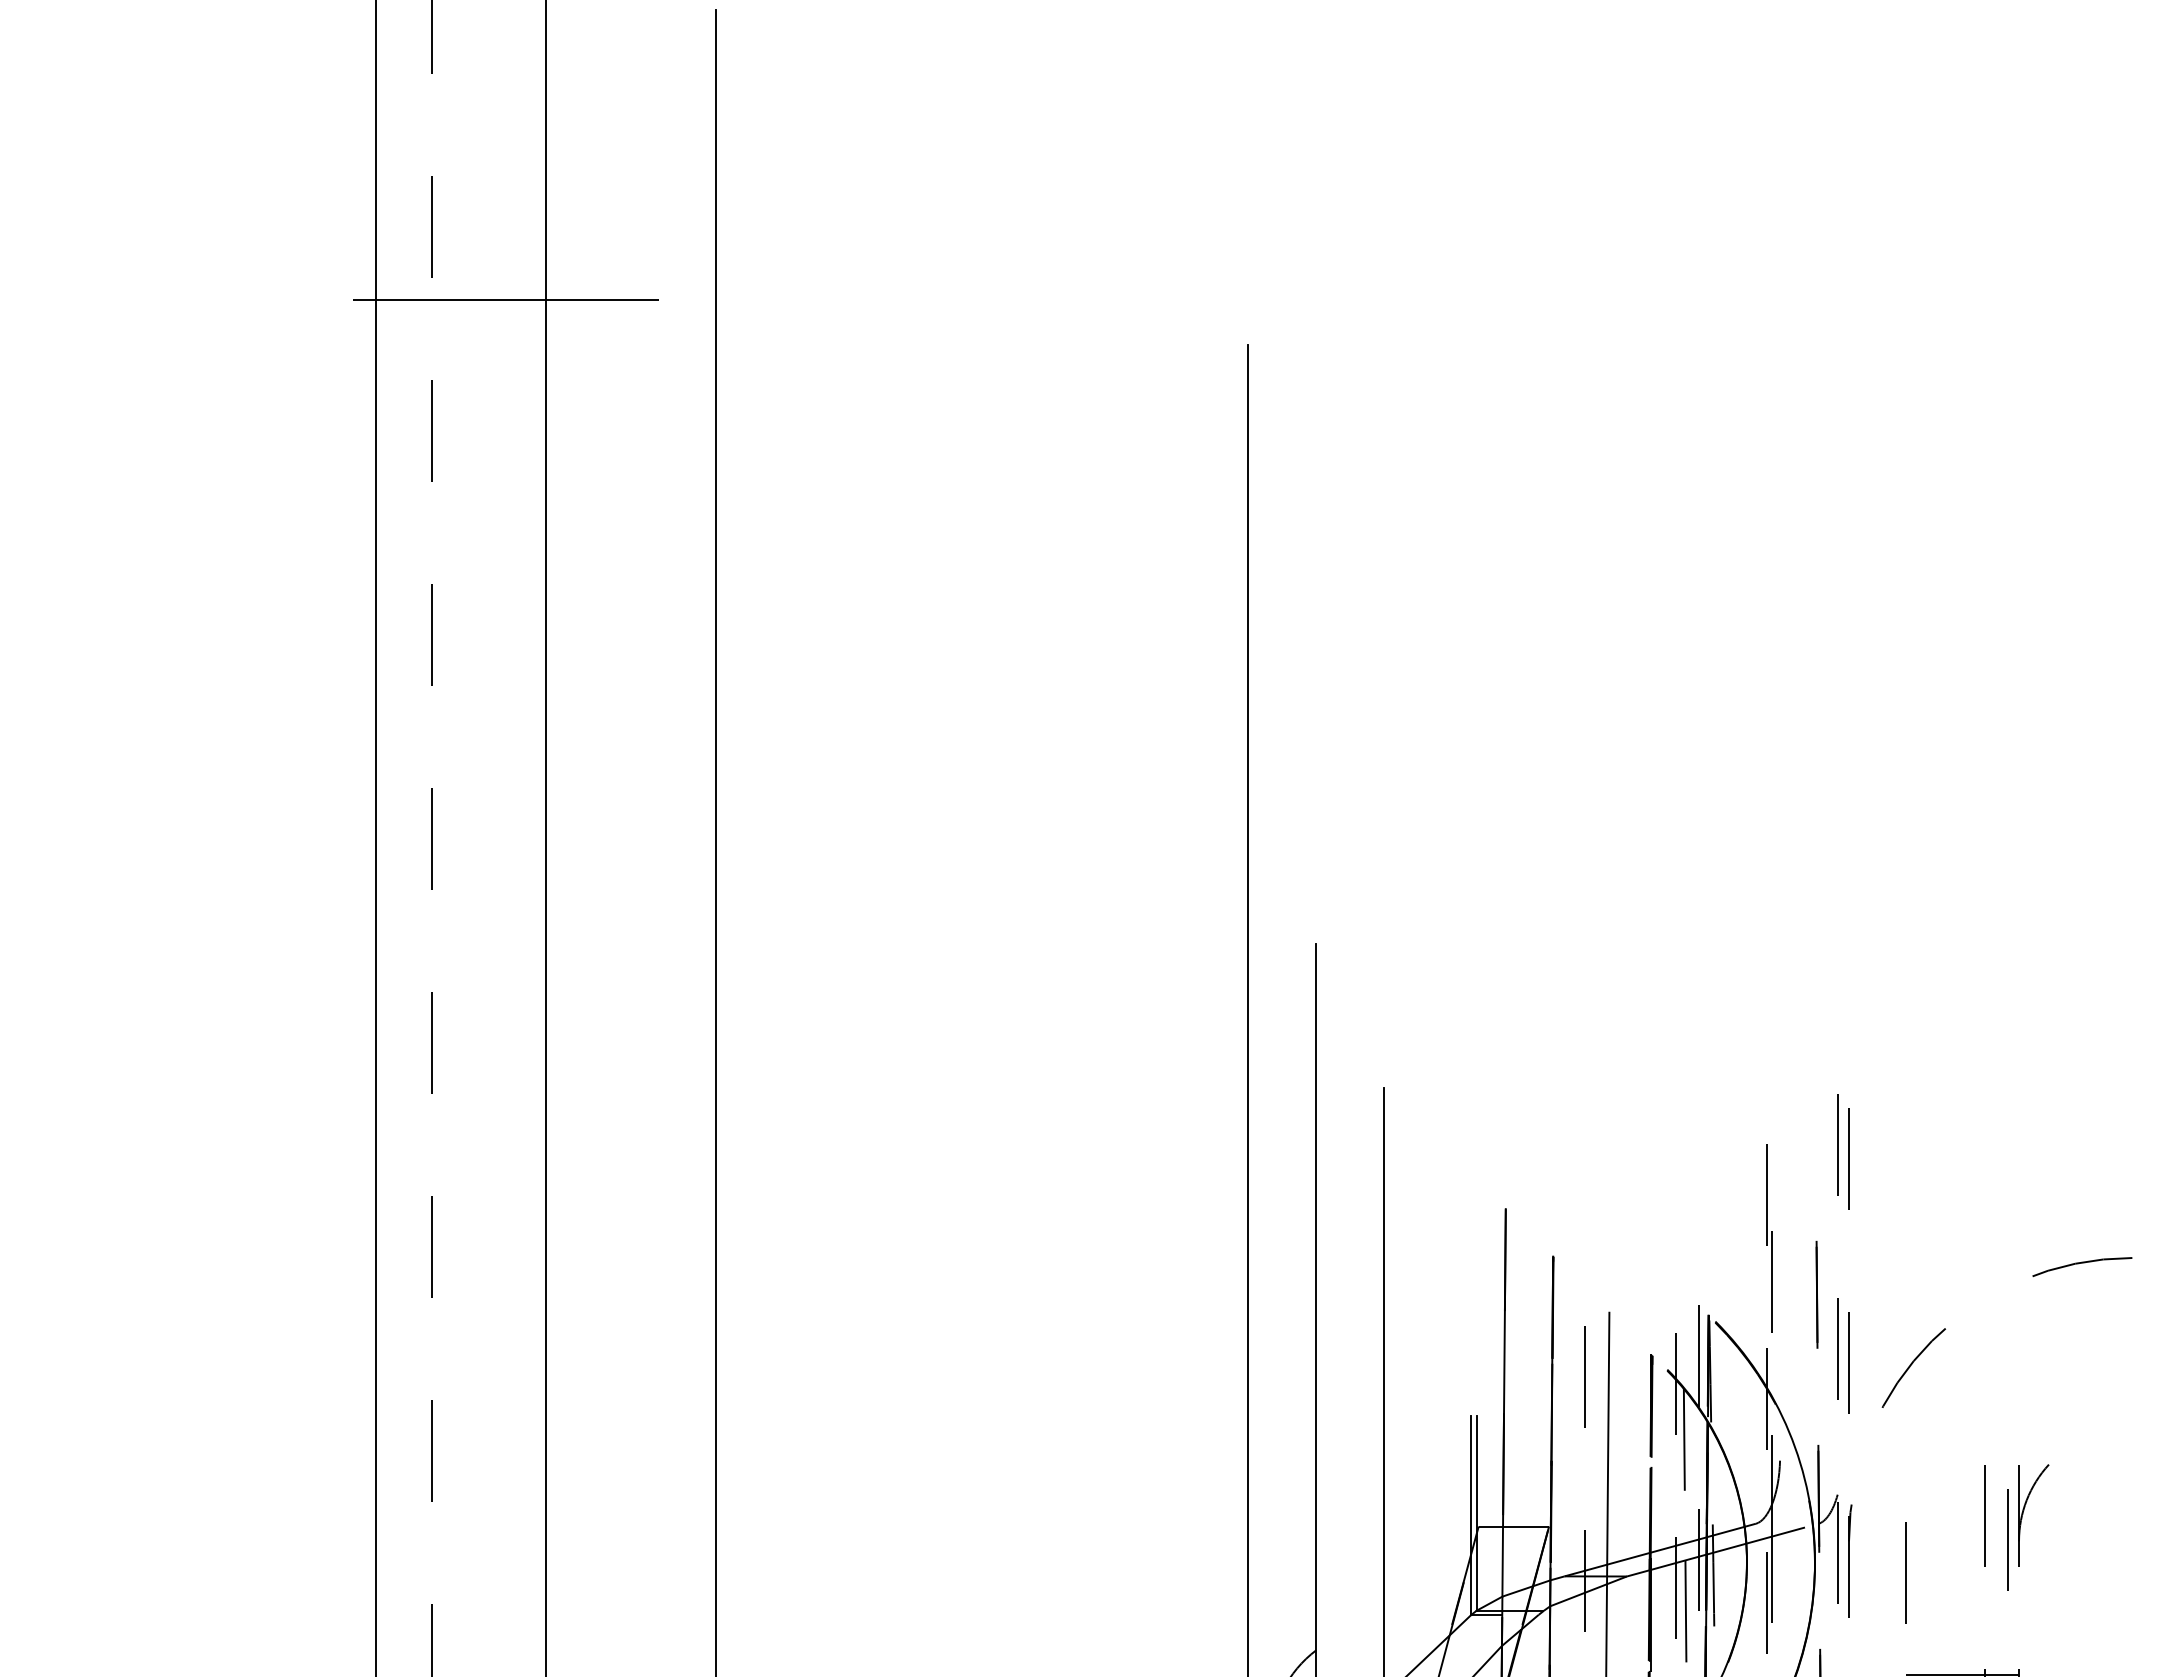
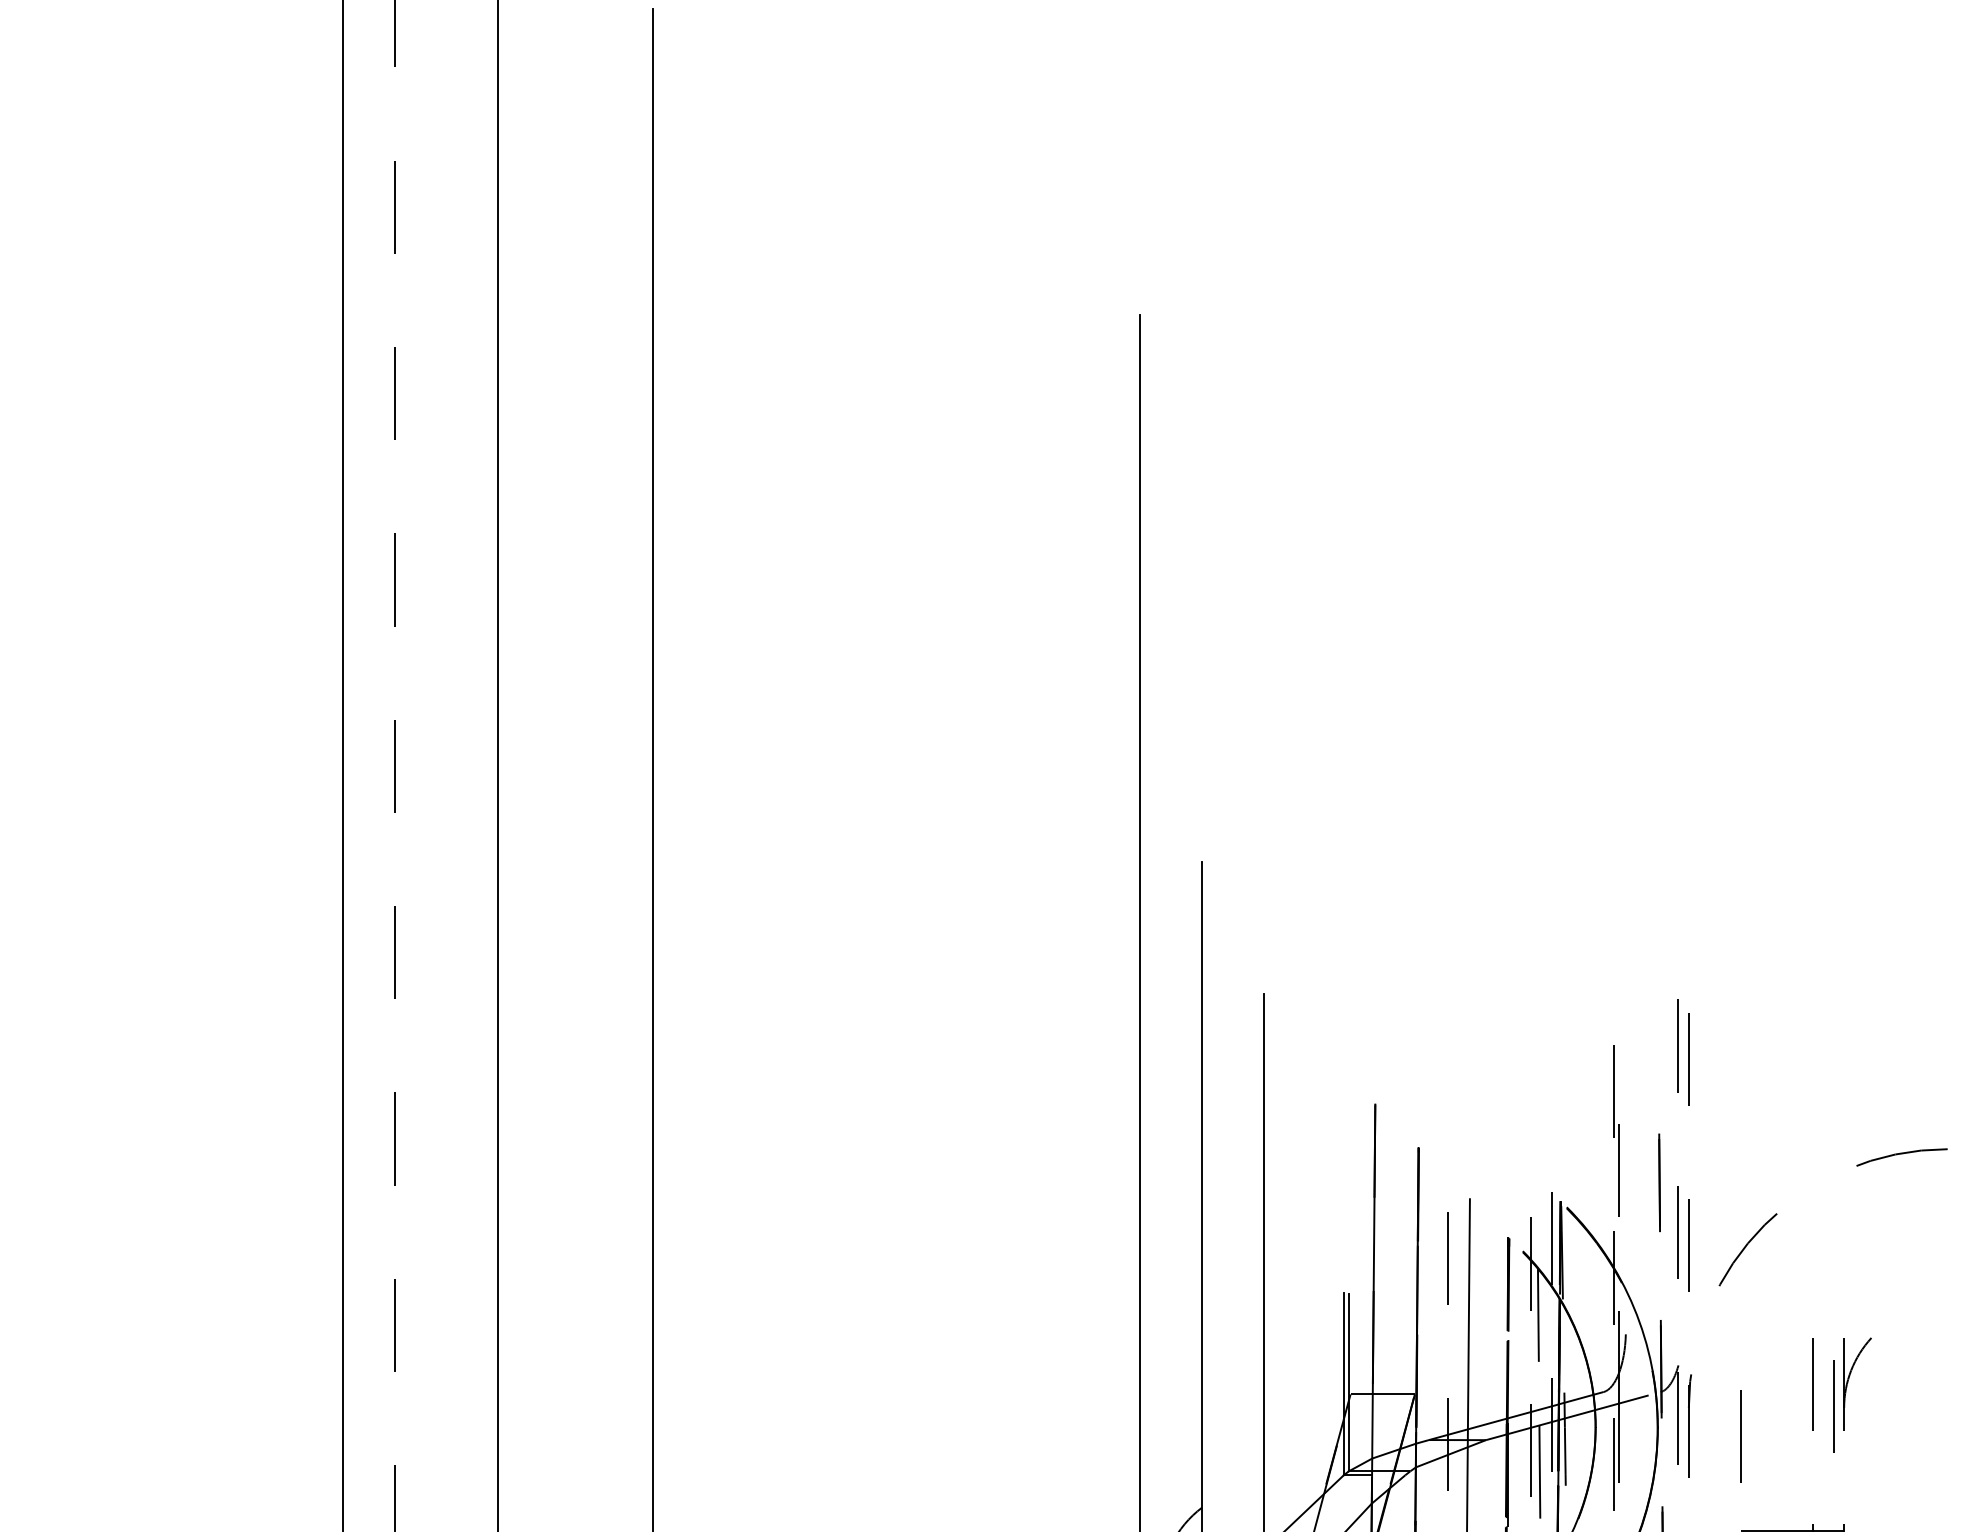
line: (488, 300) -> (446, 274), removed

